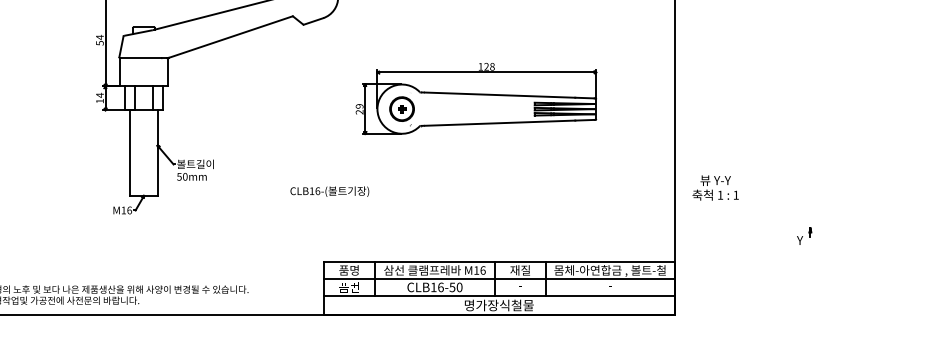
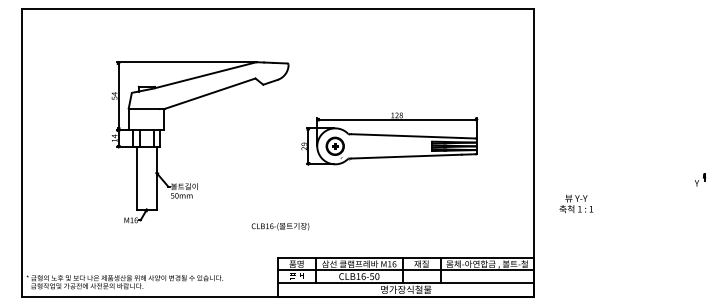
text: (715, 187) -> (576, 203), moved
text: (329, 191) -> (280, 226), moved
part: (804, 235) -> (700, 179), moved

